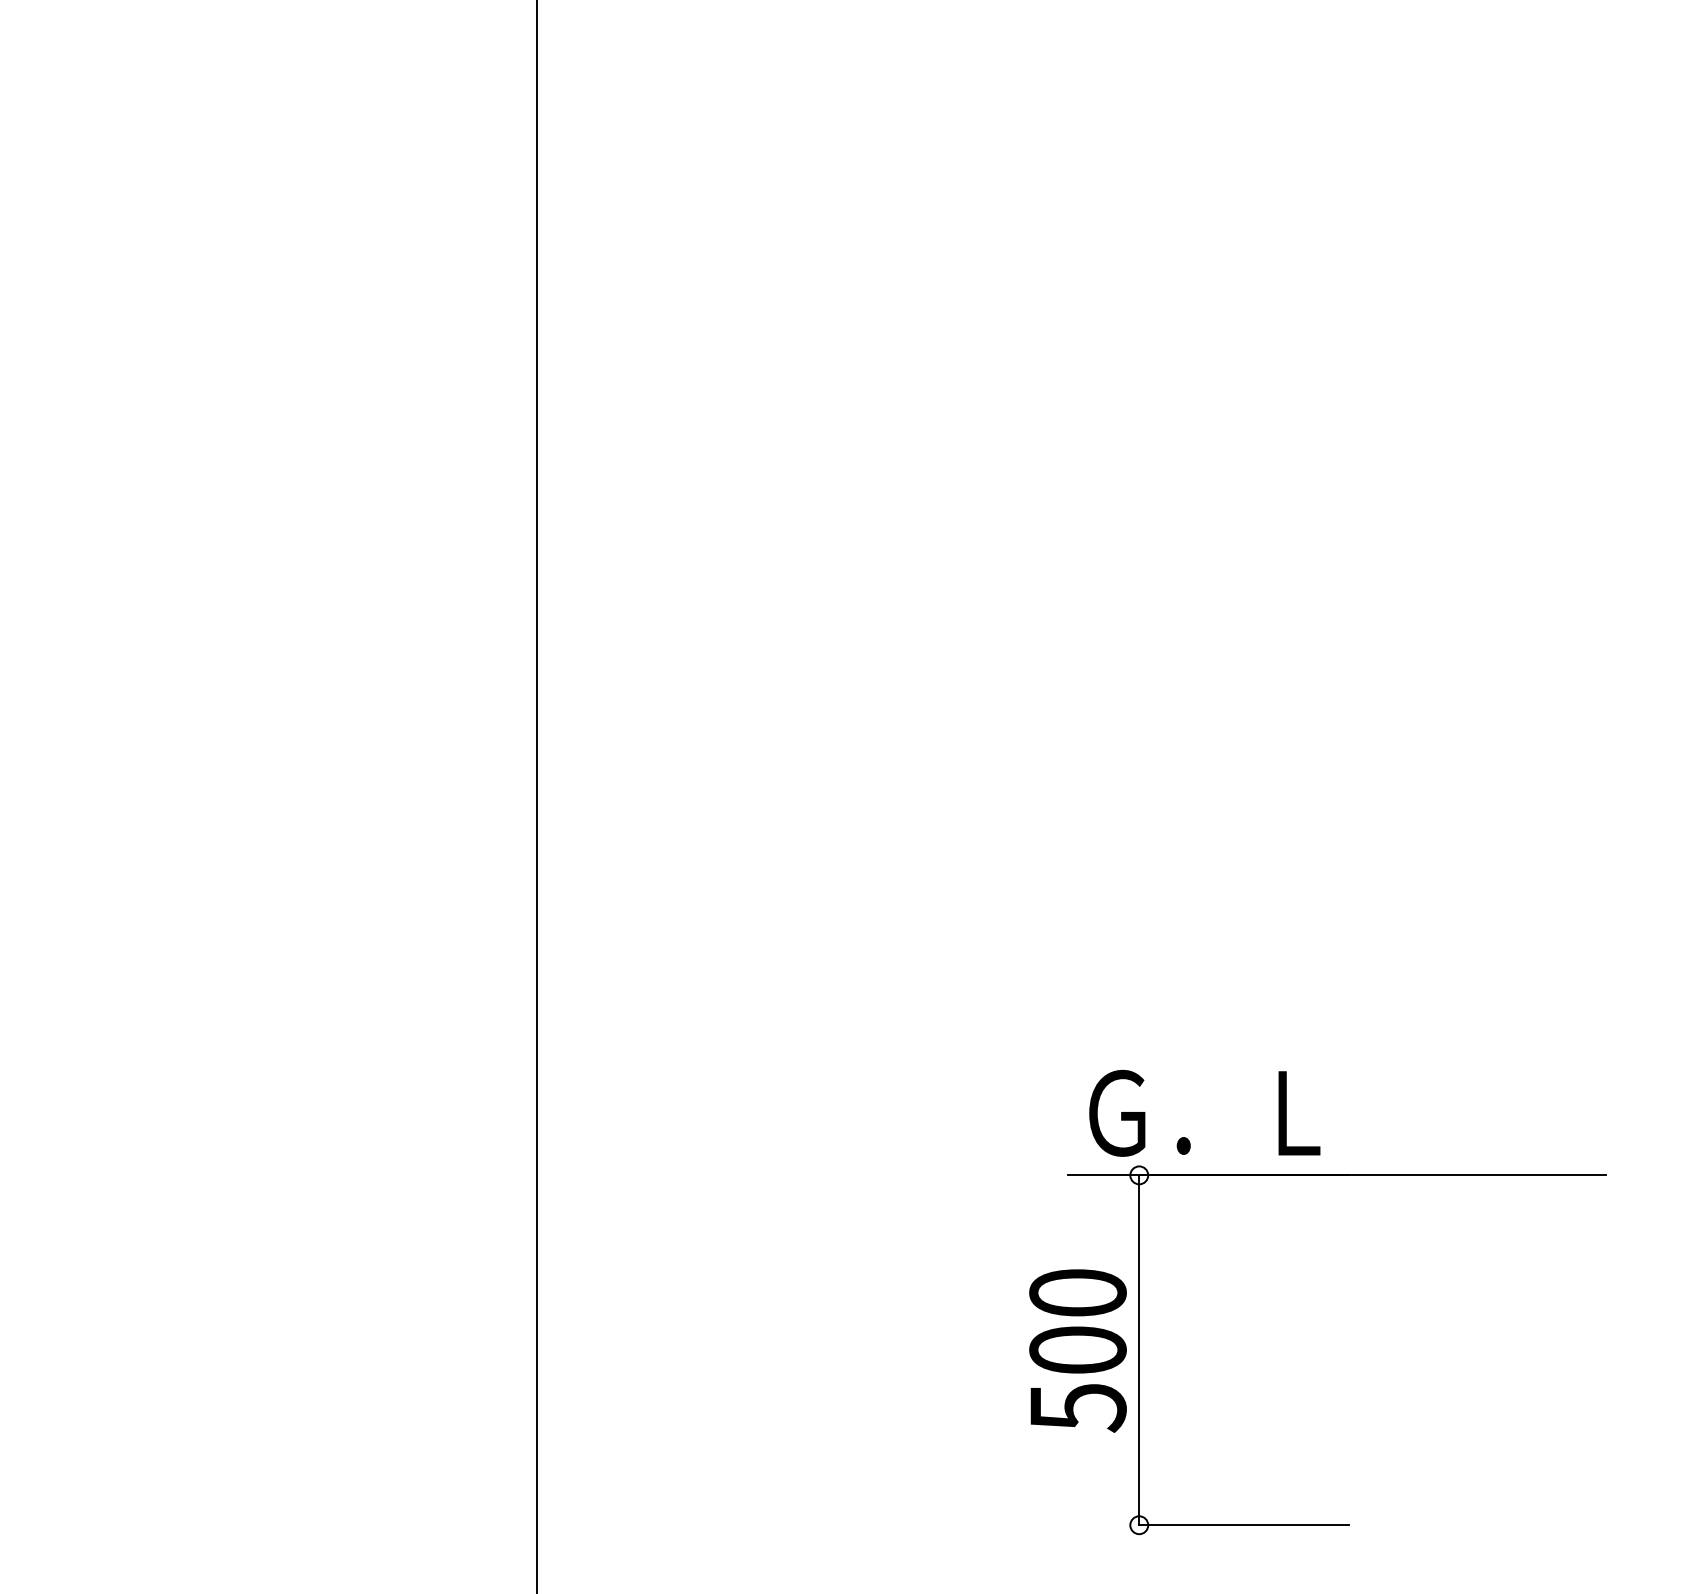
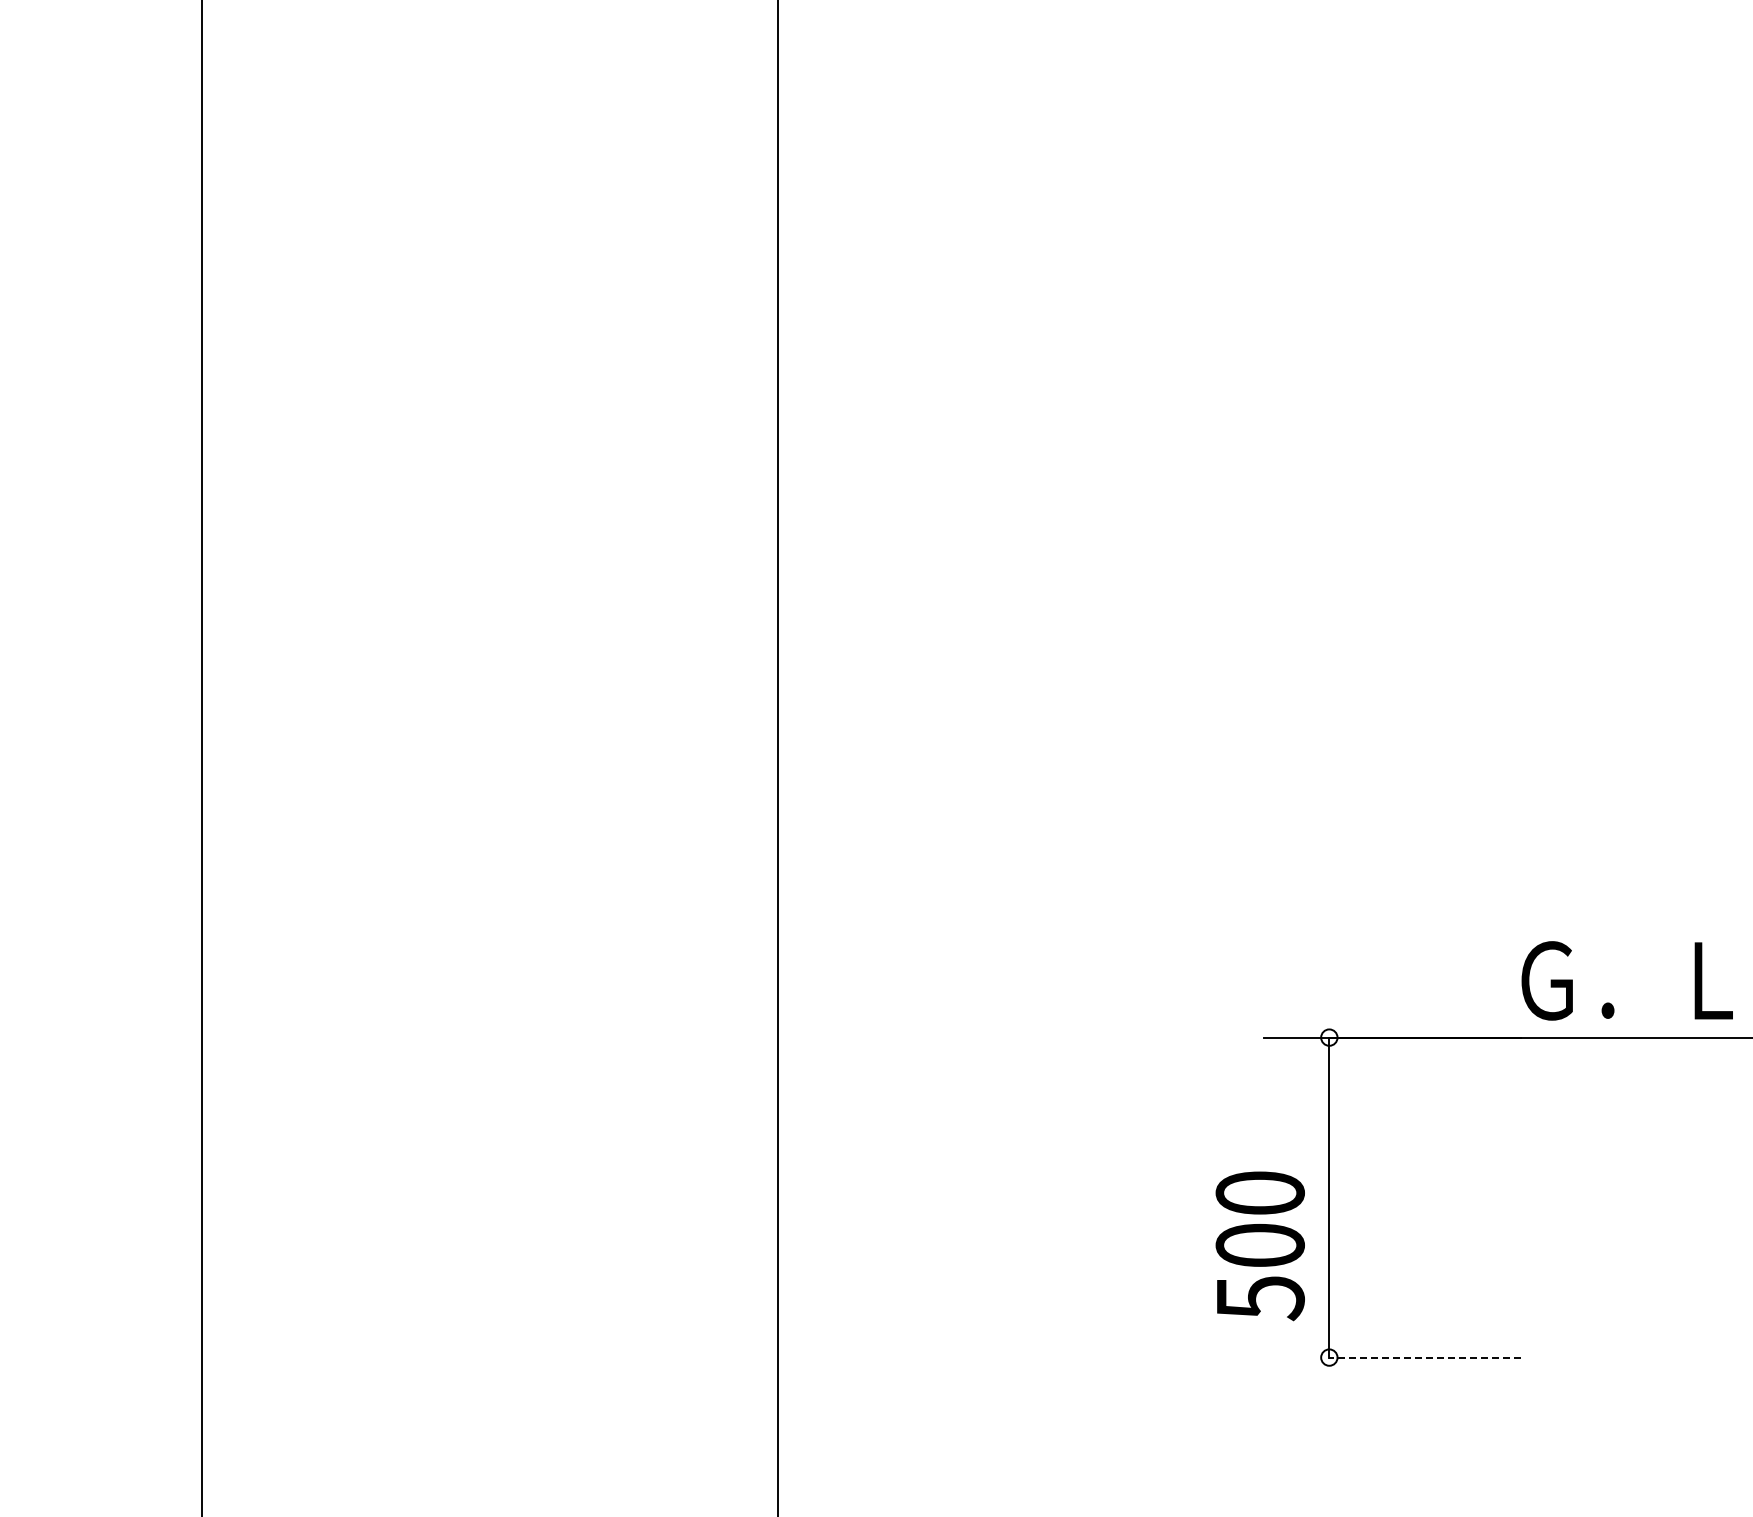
text: (1203, 1112) -> (1626, 980), moved
text: (1077, 1351) -> (1259, 1246), moved
line: (1243, 1525) -> (1424, 1357), solid -> dashed

